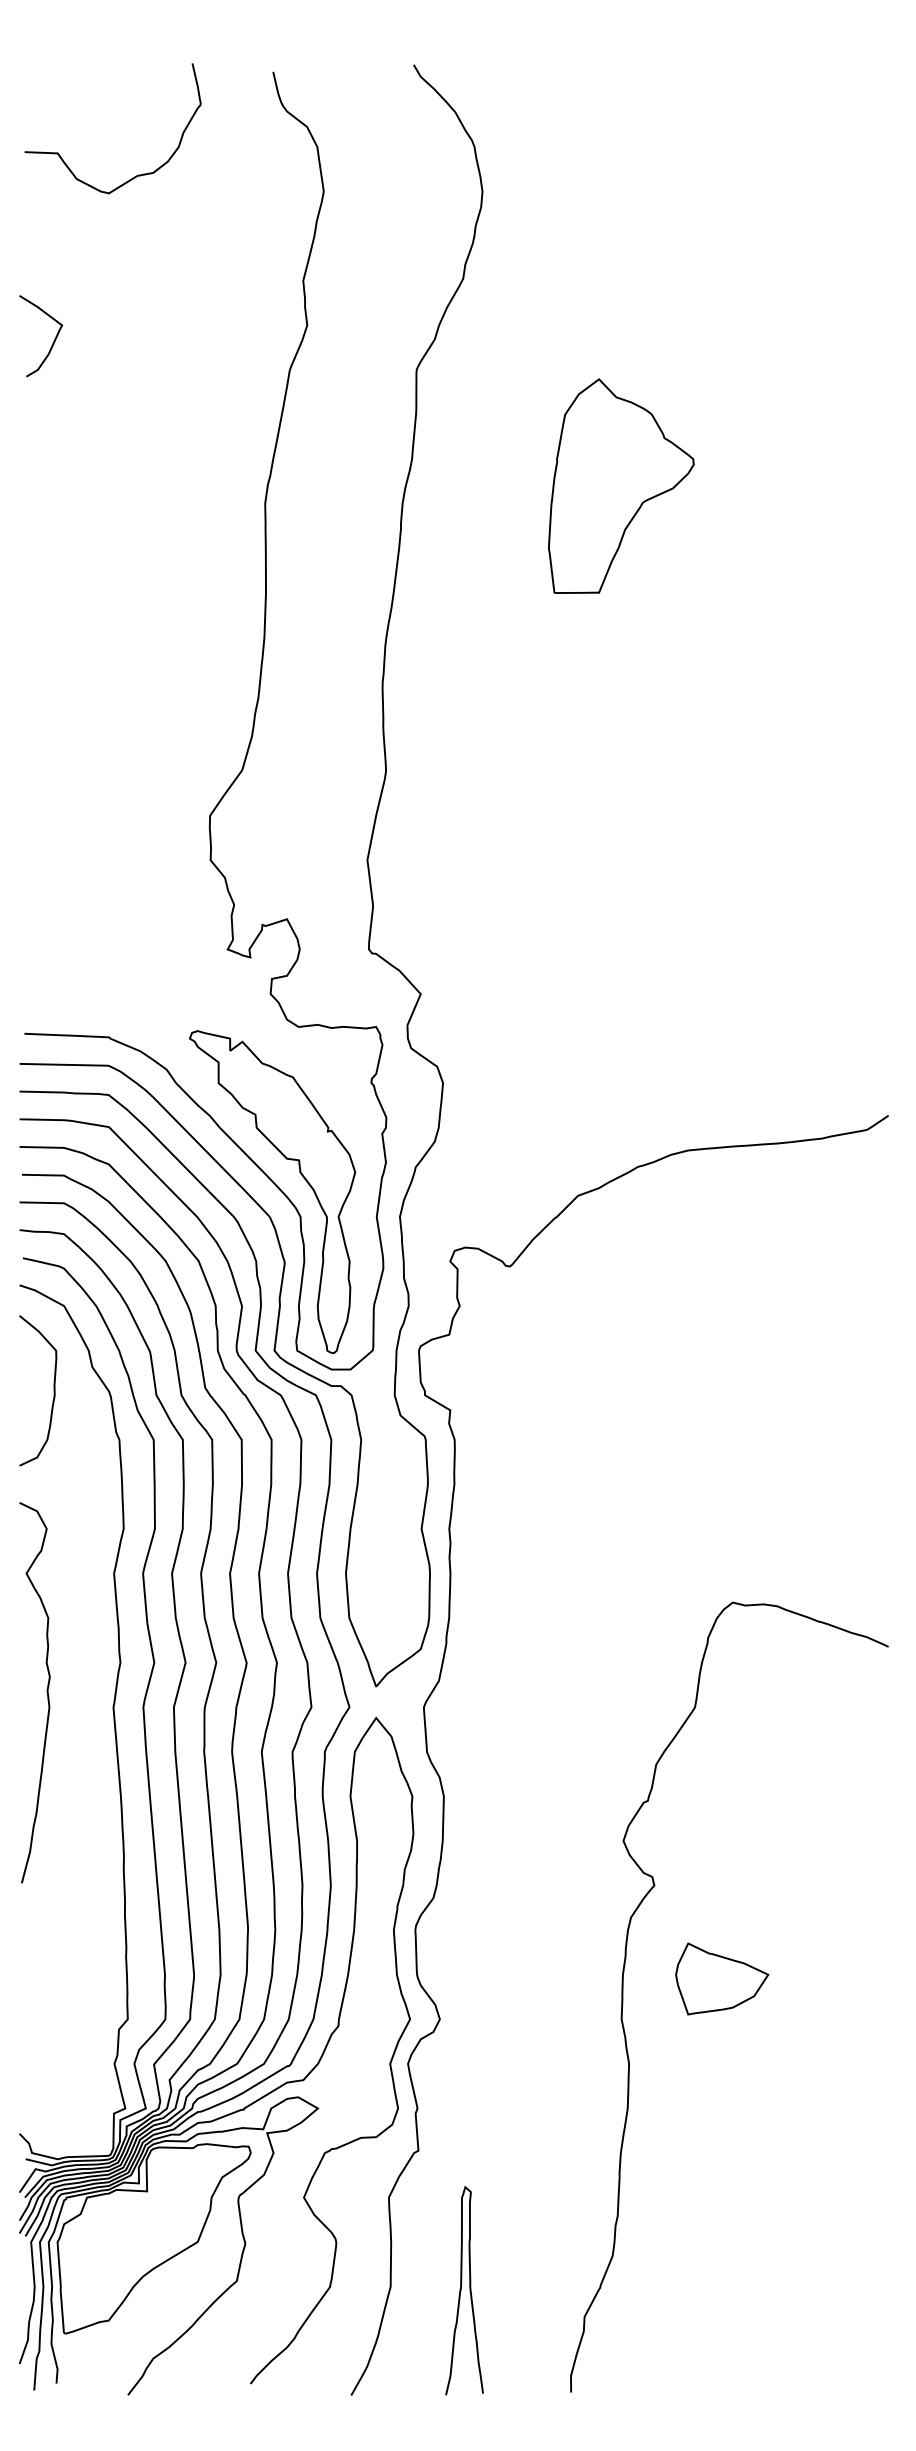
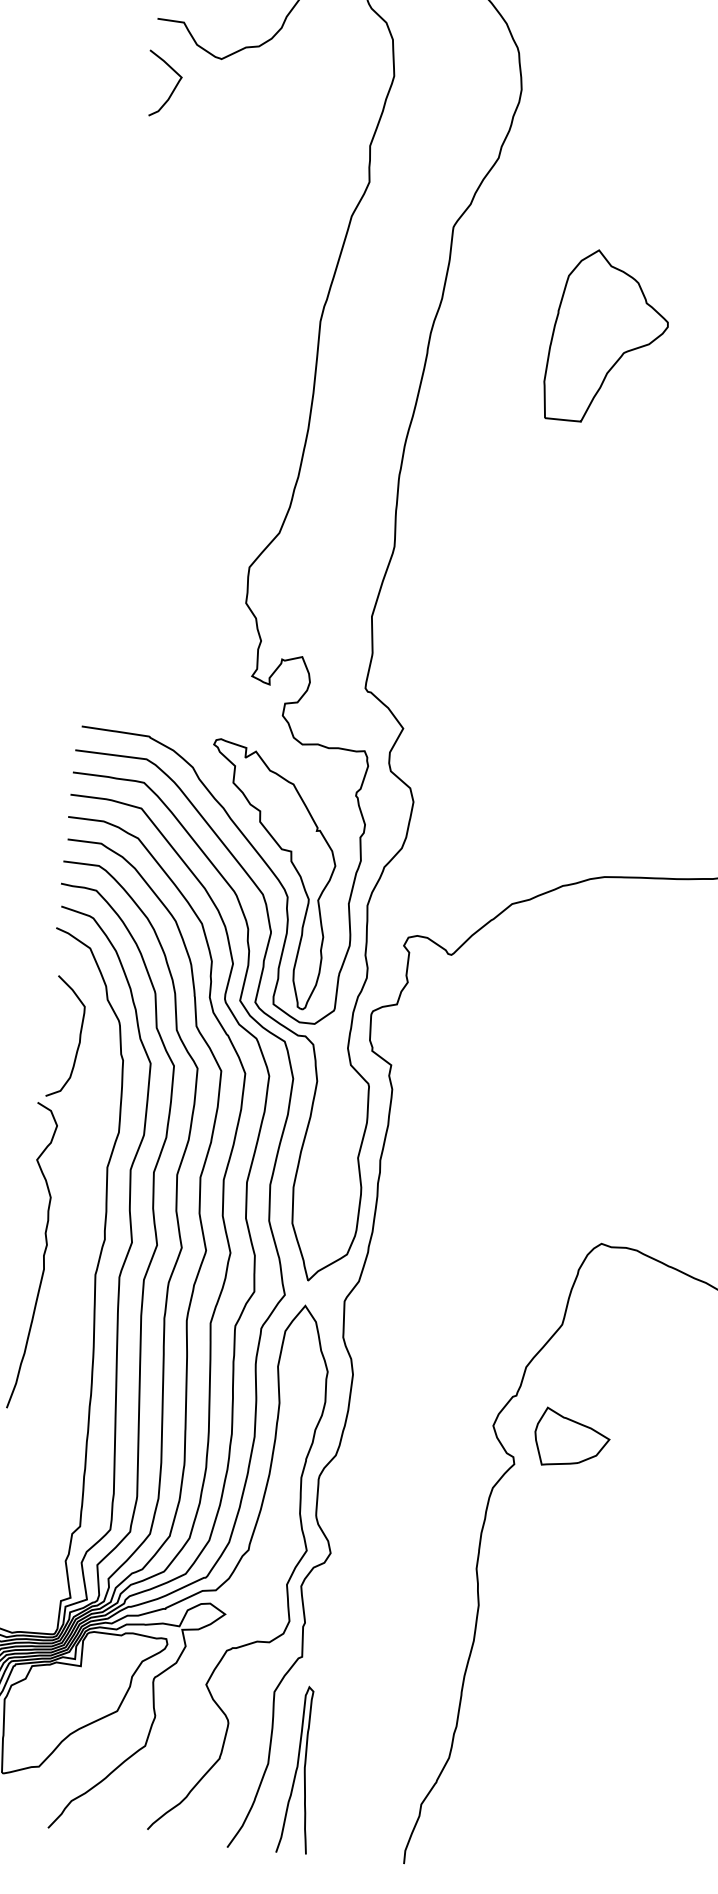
curve: (53, 341) -> (173, 89), moved
curve: (53, 1390) -> (79, 1038), moved
part: (722, 1978) -> (572, 1438), moved
curve: (461, 2290) -> (297, 1769), moved

